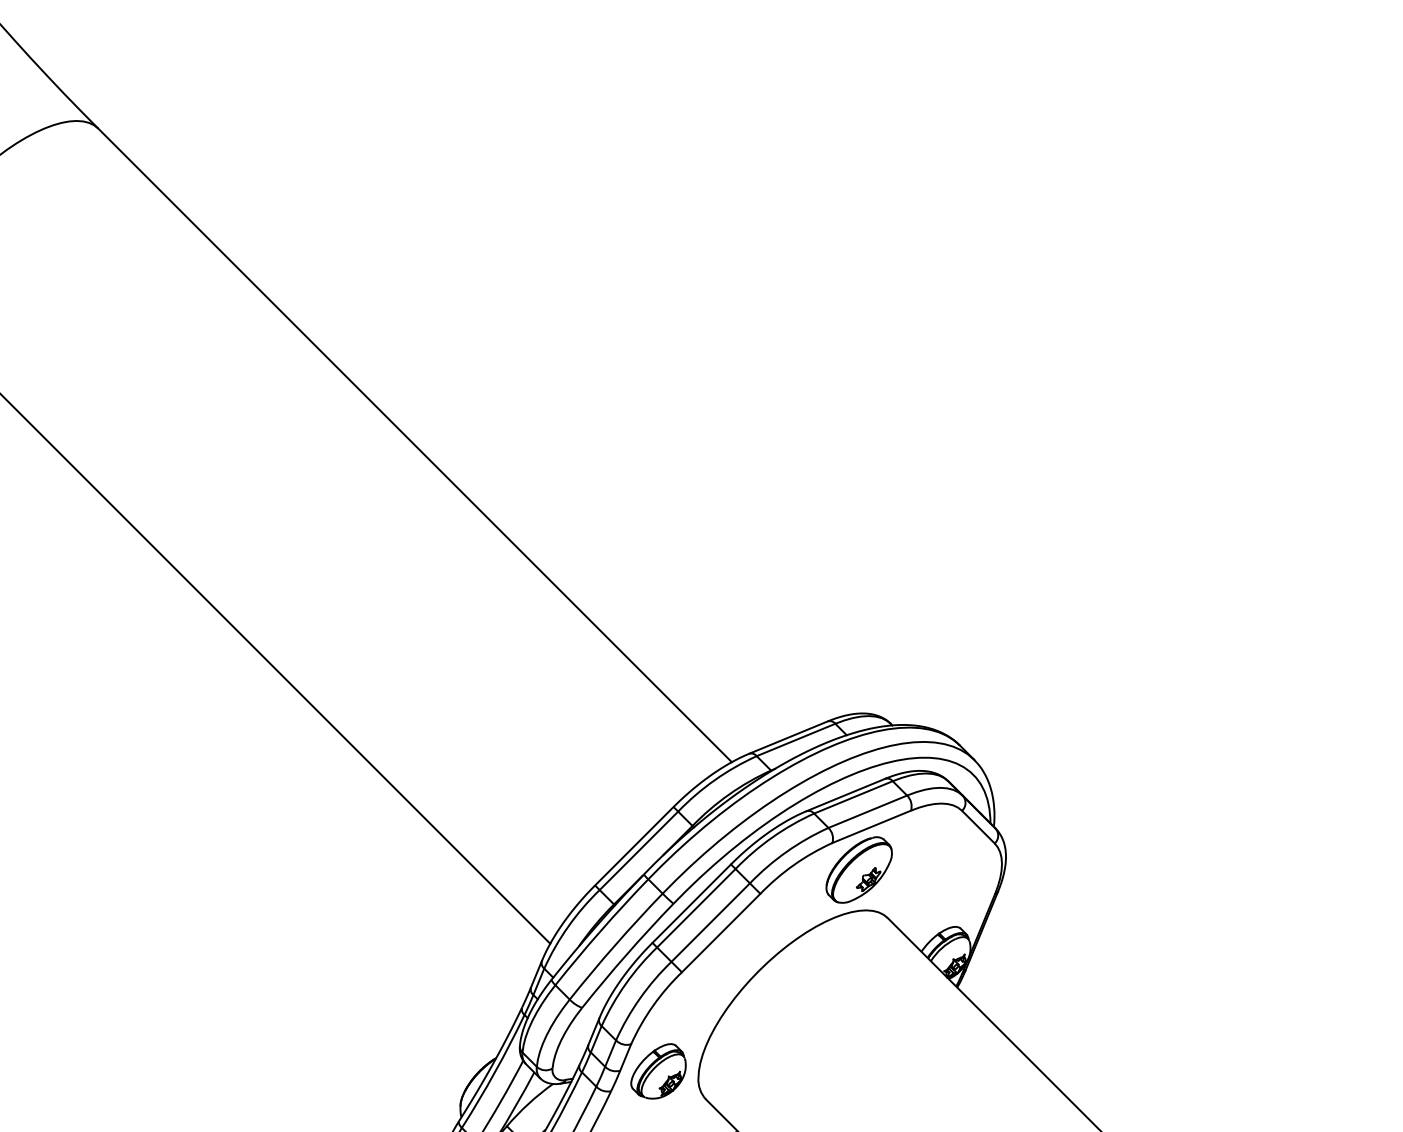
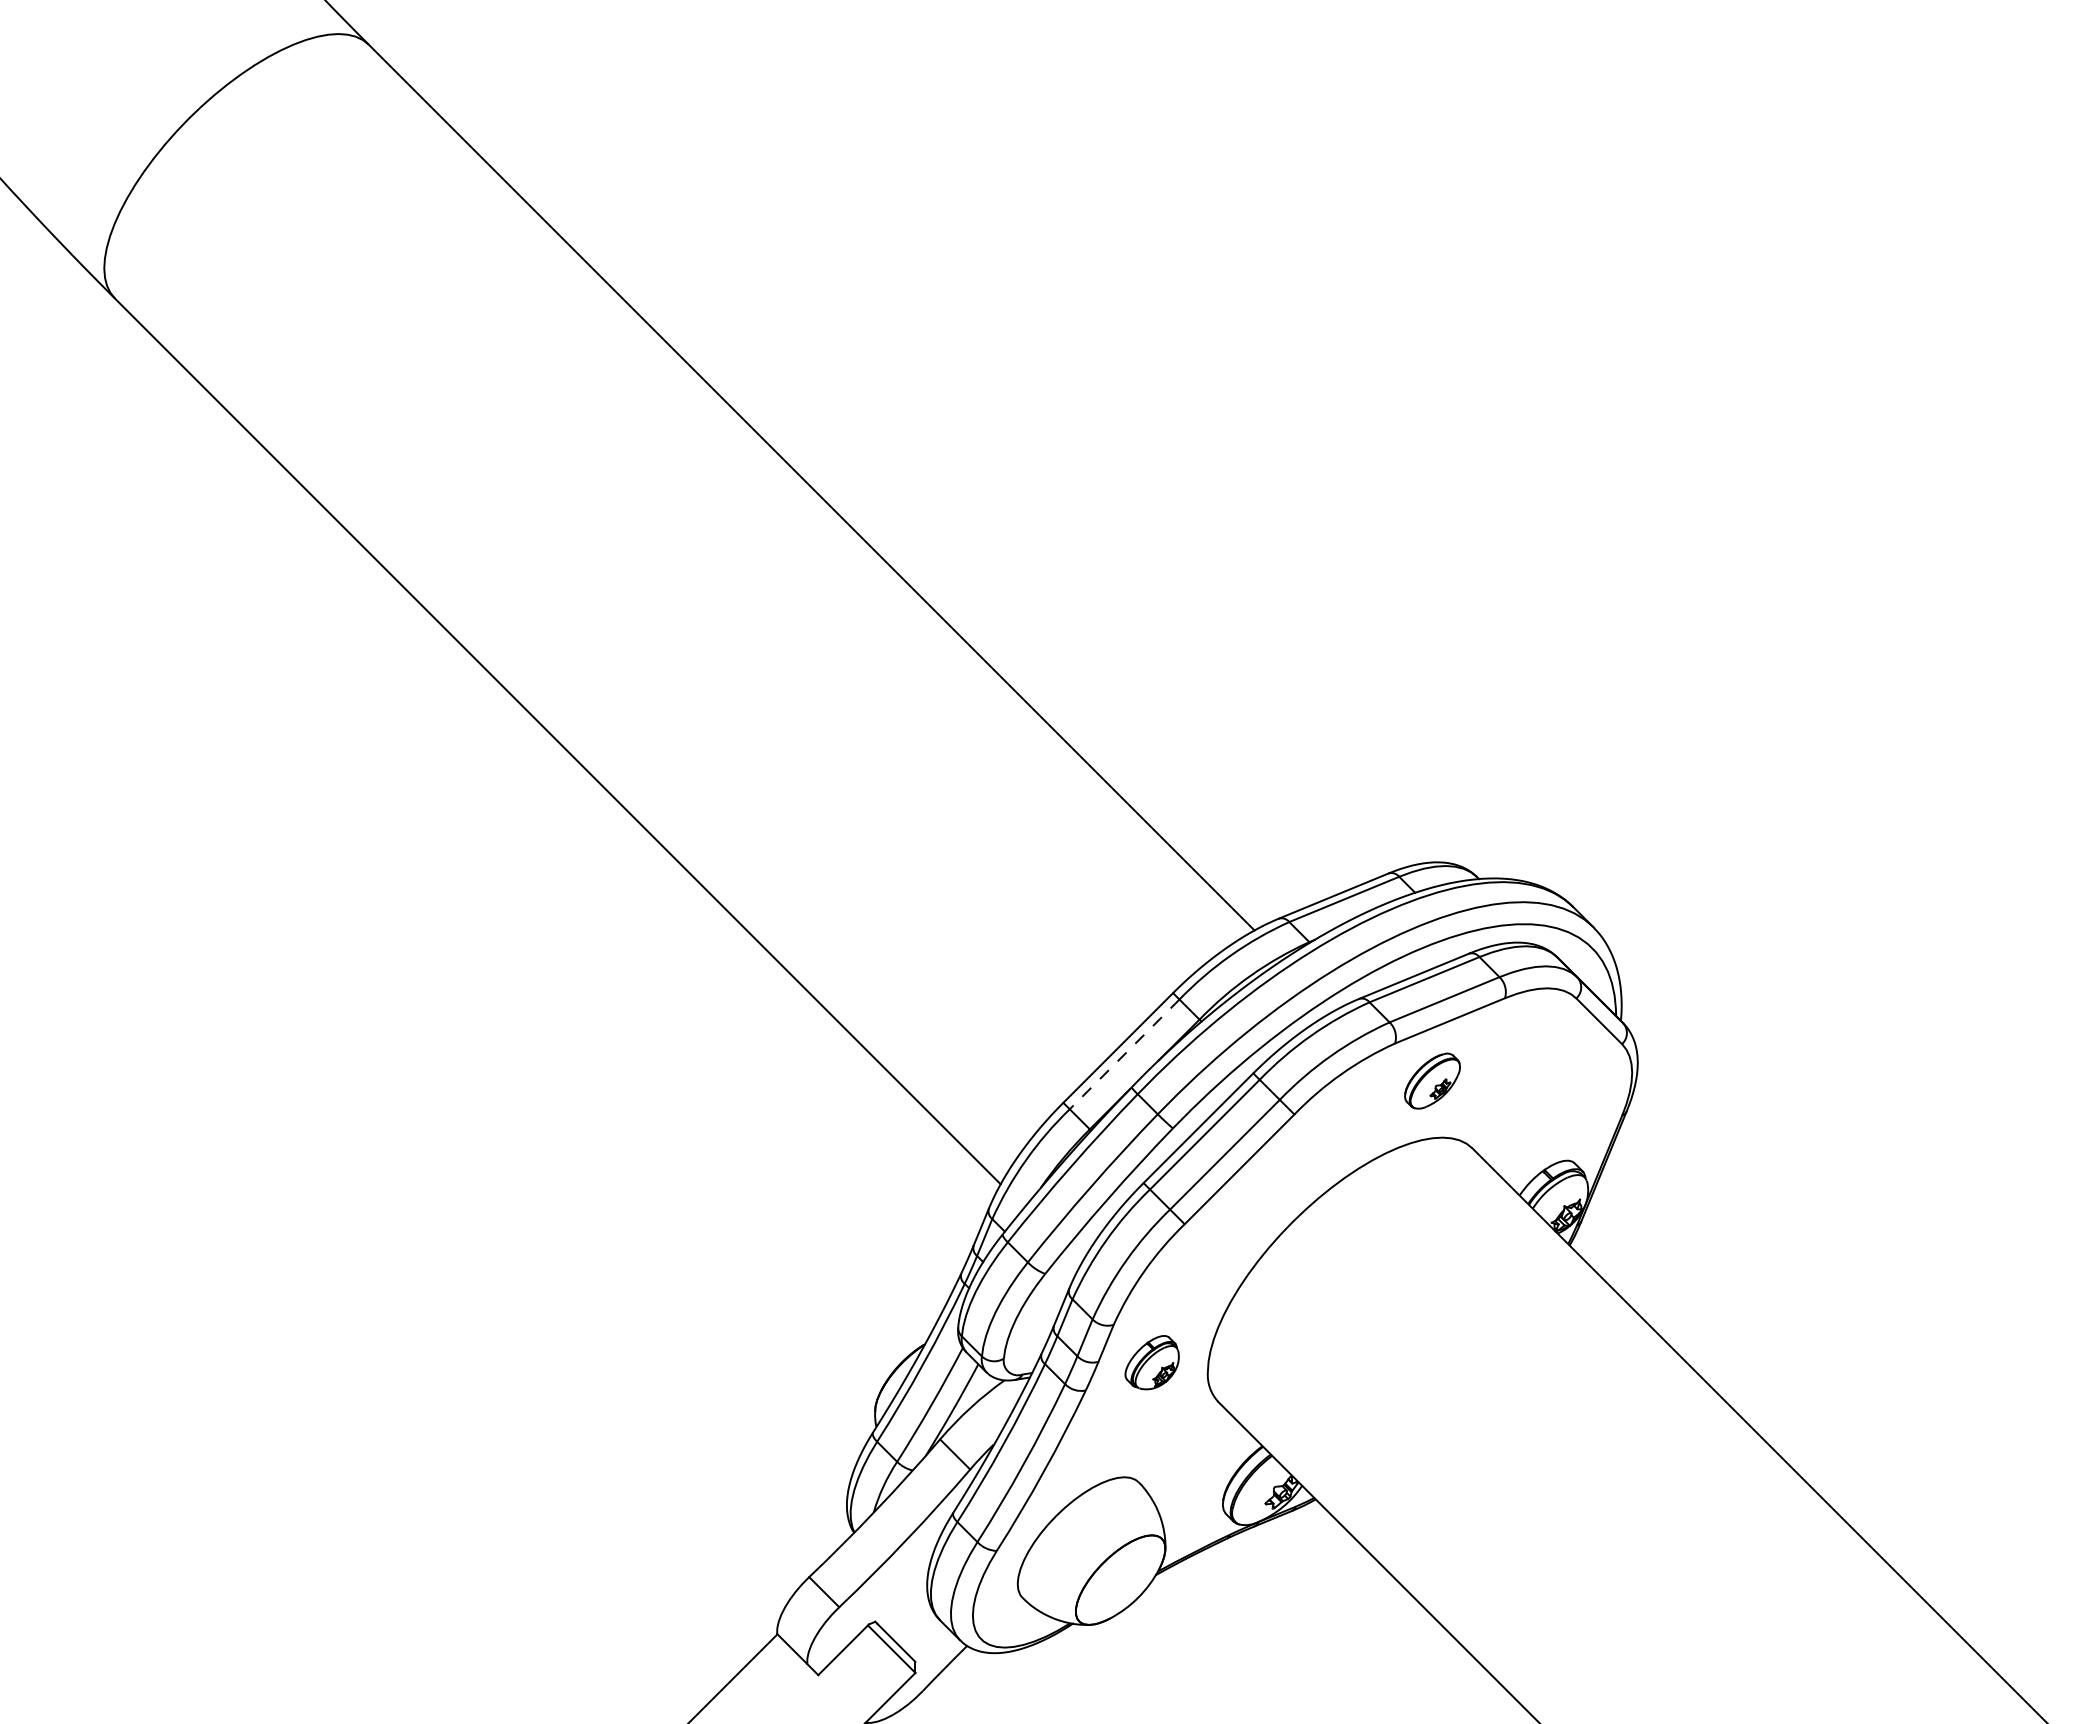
line: (638, 850) -> (1124, 1054), solid -> dashed
part: (859, 869) -> (1432, 1080), size x0.6
part: (658, 1071) -> (1152, 1362), size x0.7

